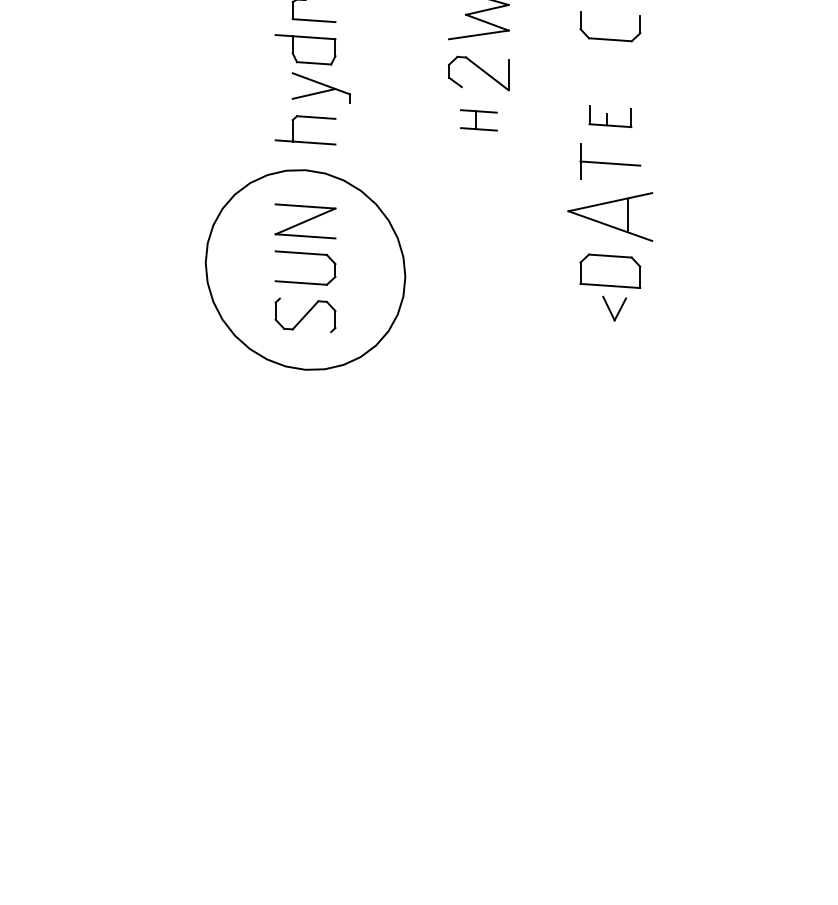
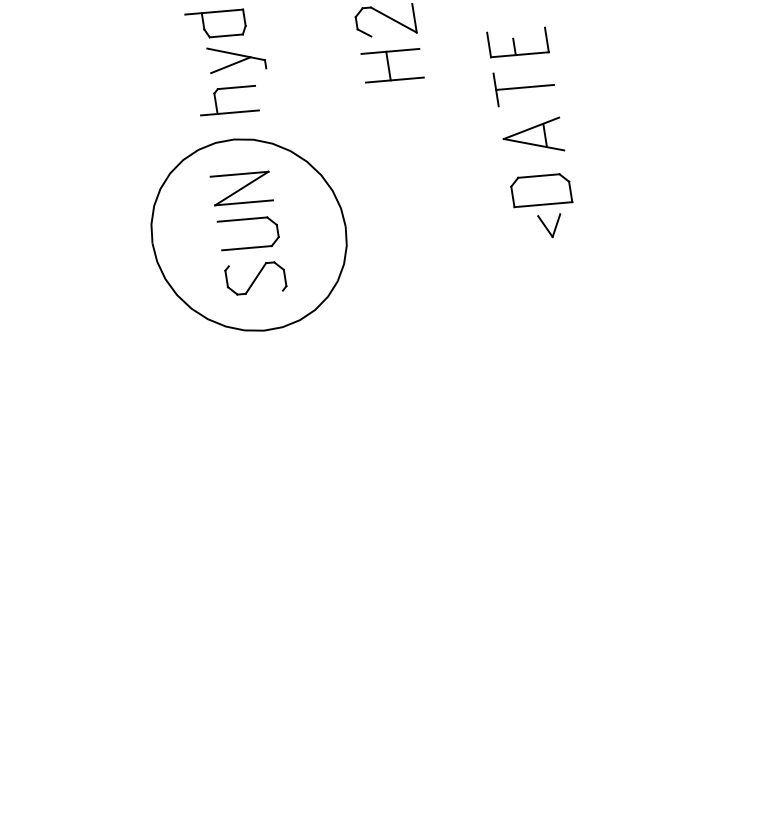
part: (610, 116) -> (518, 42), size x1.43
part: (478, 120) -> (392, 65), size x1.67
part: (610, 216) -> (533, 138), size x0.71

